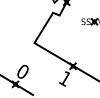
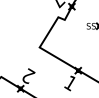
text: (23, 71) -> (28, 75), 0 -> 2

